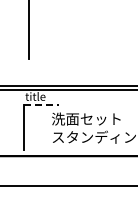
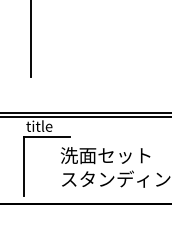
line: (41, 104) -> (47, 136), dashed -> solid

